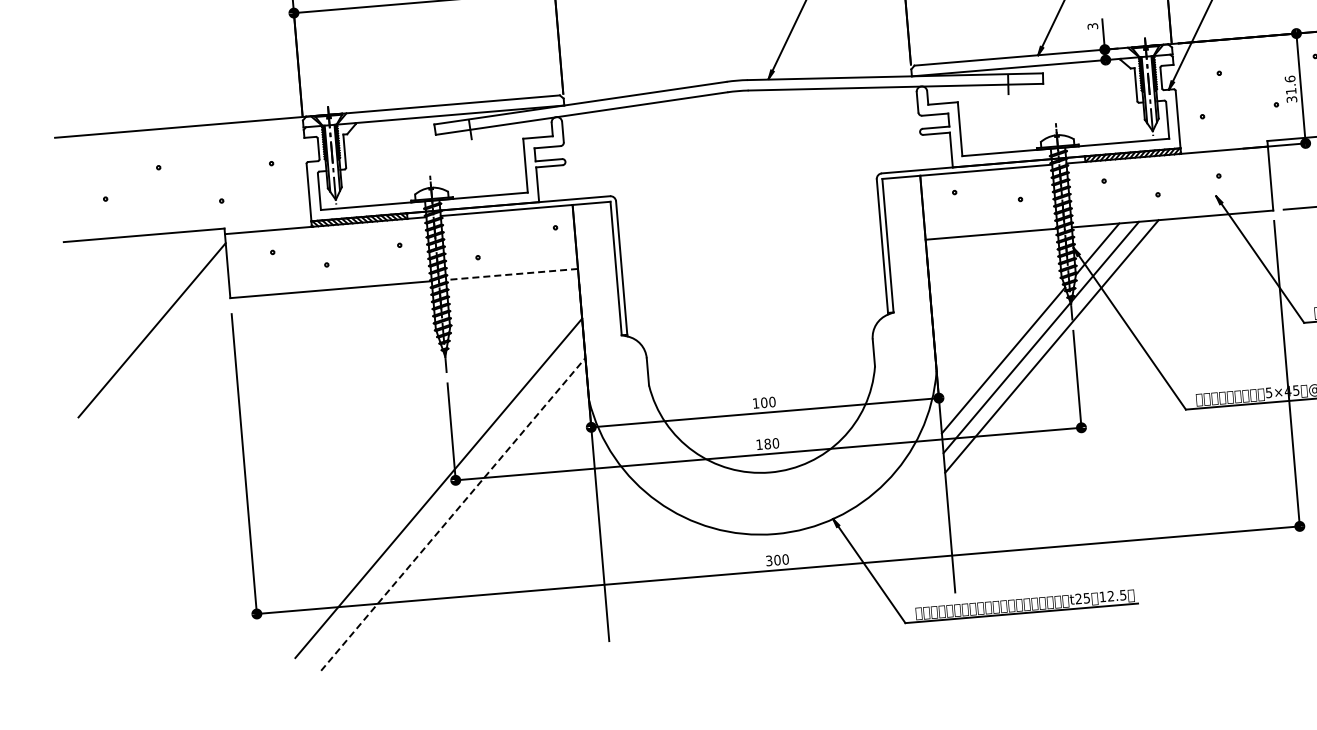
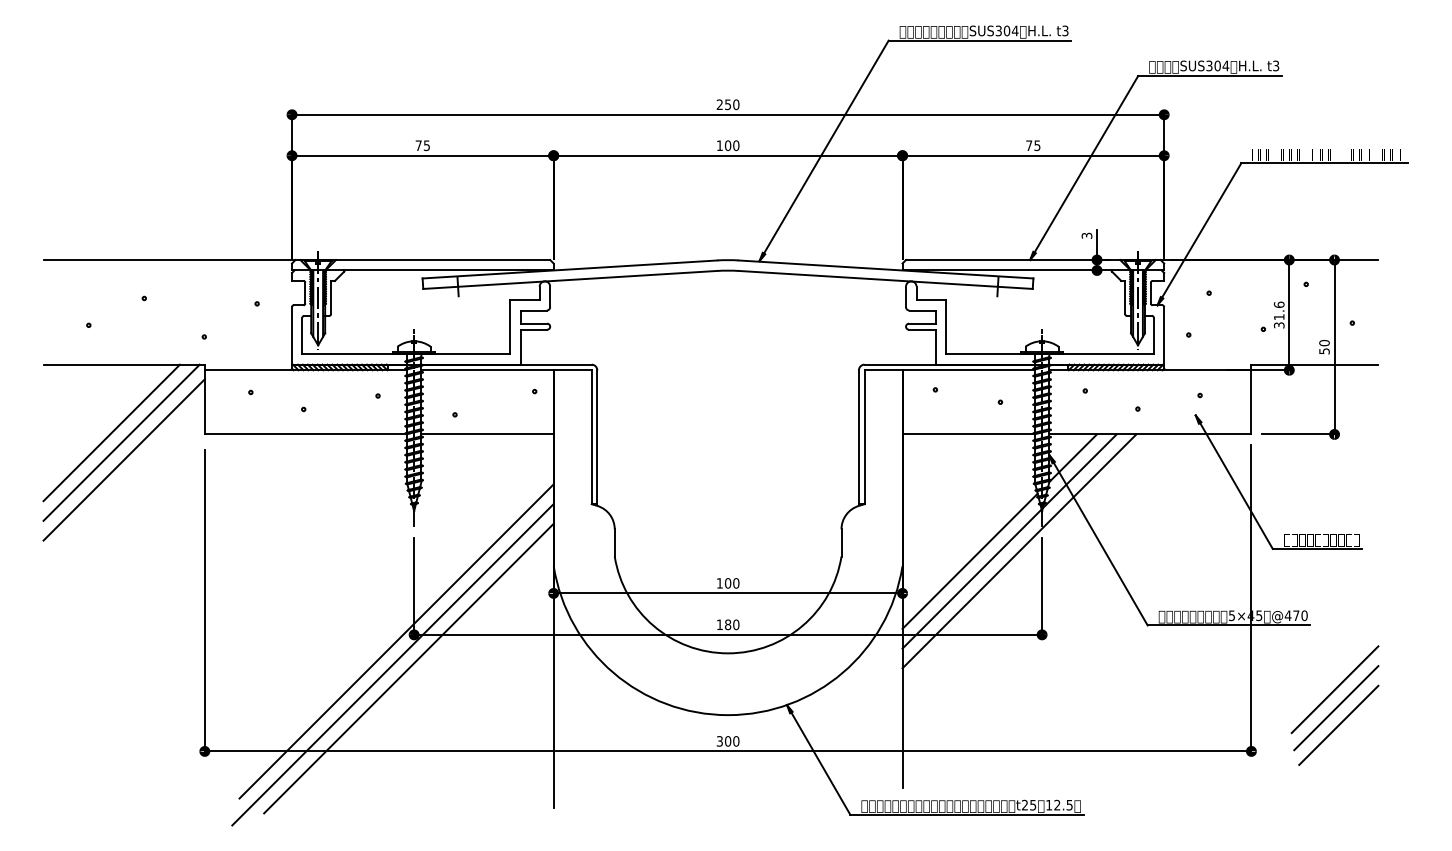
line: (512, 274) -> (487, 434), dashed -> solid
line: (137, 303) -> (111, 432), added
line: (147, 313) -> (121, 442), added
line: (436, 511) -> (392, 664), added
line: (452, 514) -> (408, 668), dashed -> solid

